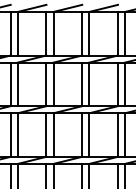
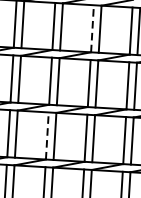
line: (82, 33) -> (92, 28), solid -> dashed
line: (46, 135) -> (47, 136), solid -> dashed

